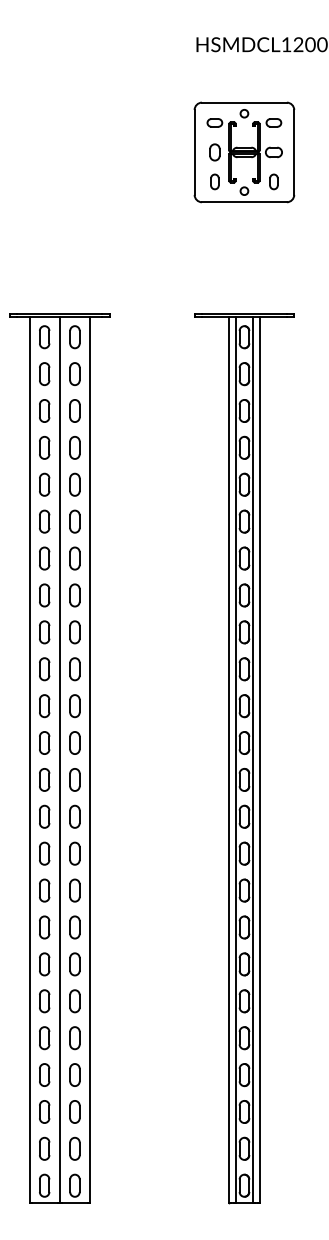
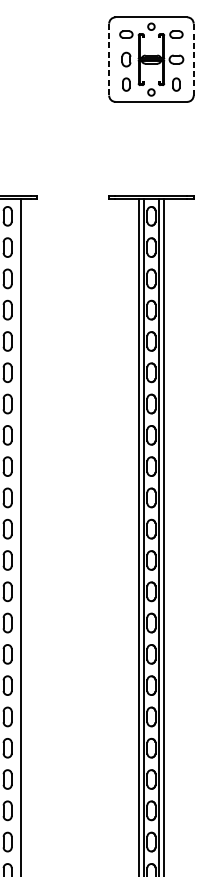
line: (294, 151) -> (193, 58), solid -> dashed
line: (194, 152) -> (109, 59), solid -> dashed

